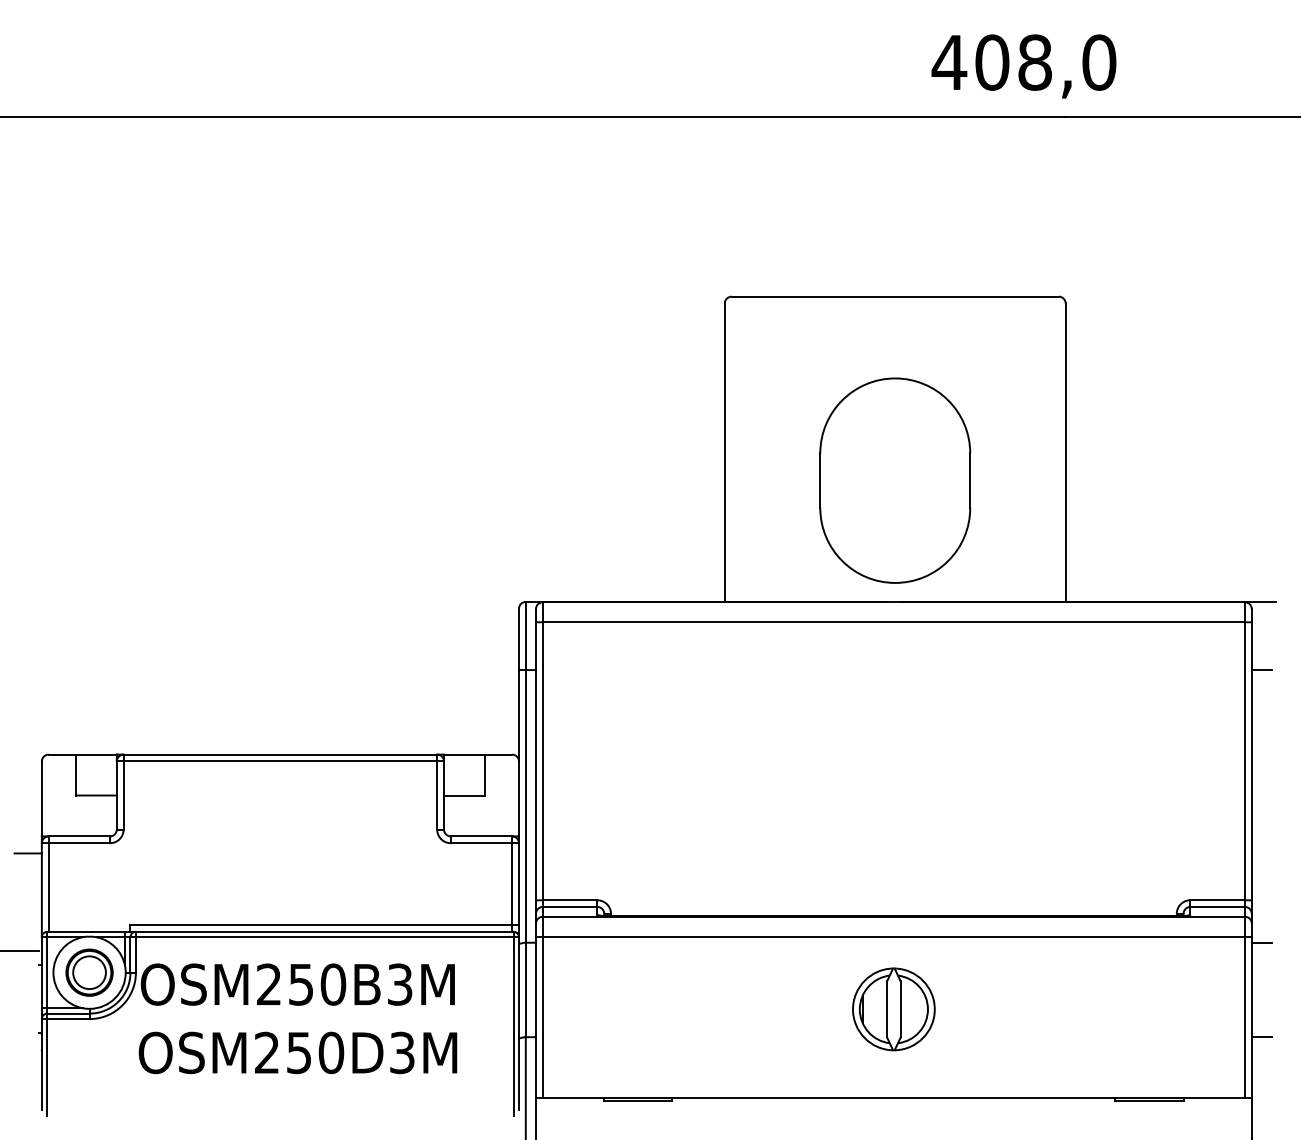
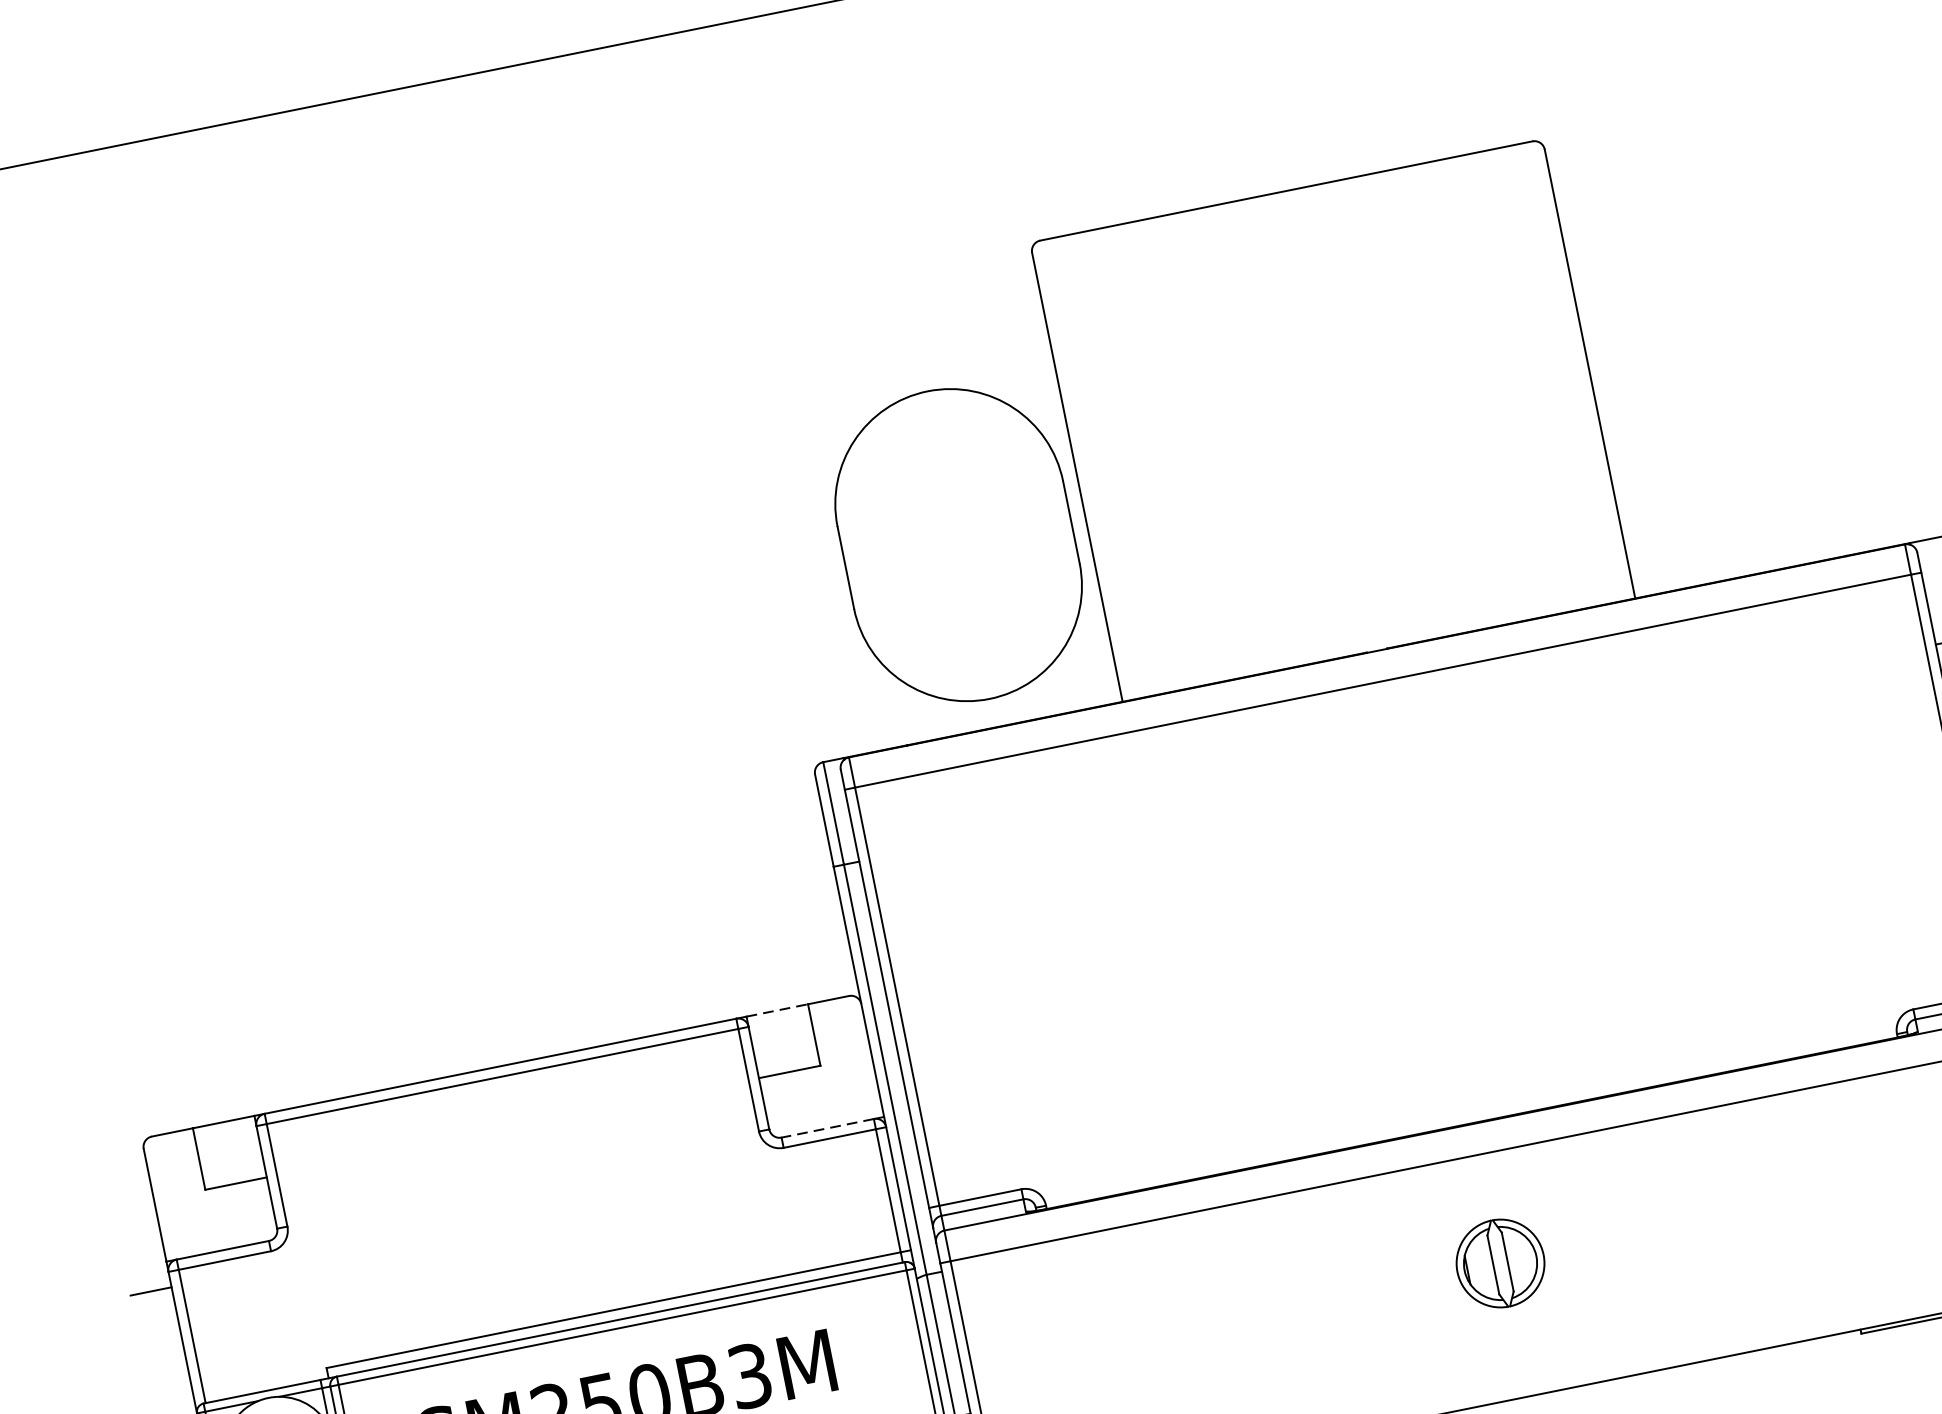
part: (895, 480) -> (958, 544), moved
line: (464, 754) -> (777, 1010), solid -> dashed
line: (481, 836) -> (827, 1128), solid -> dashed
part: (893, 1009) -> (1499, 1263), size x0.7

